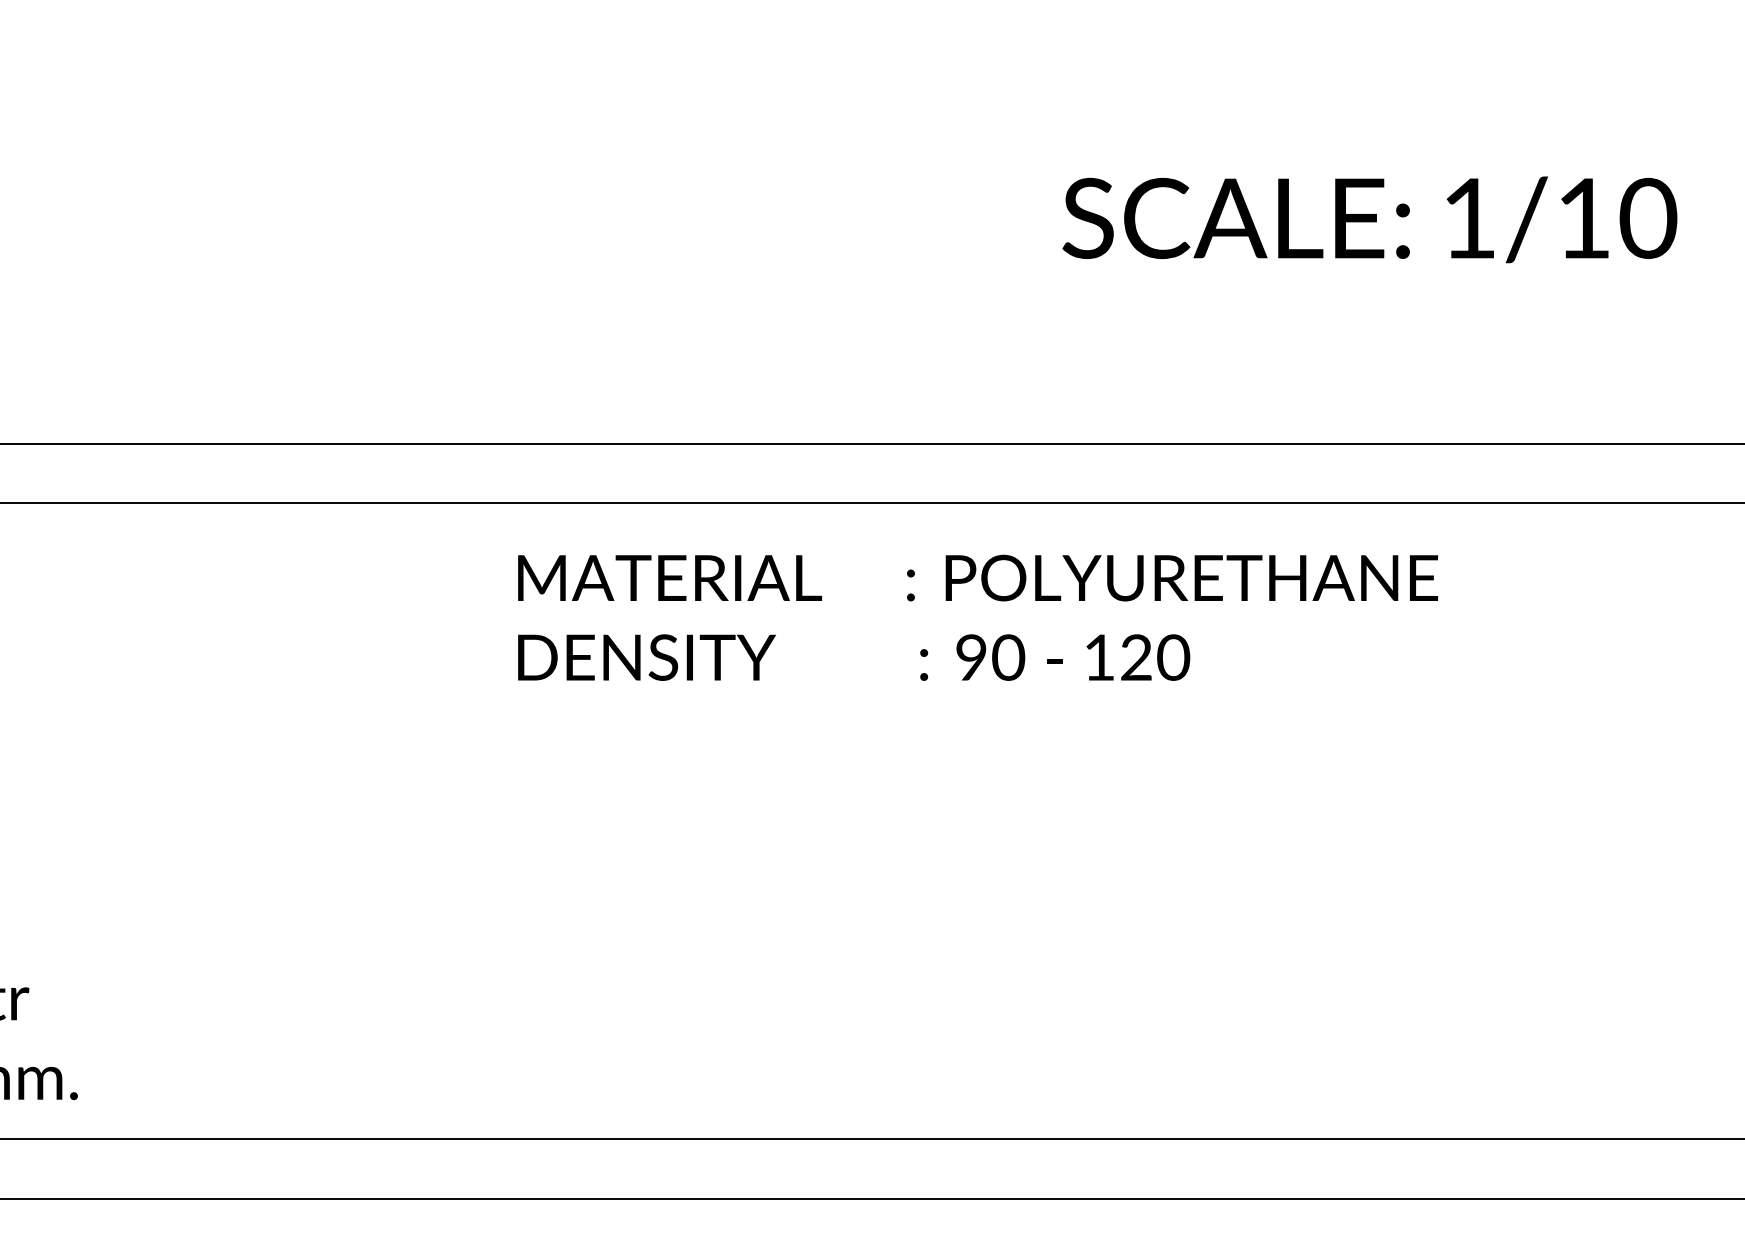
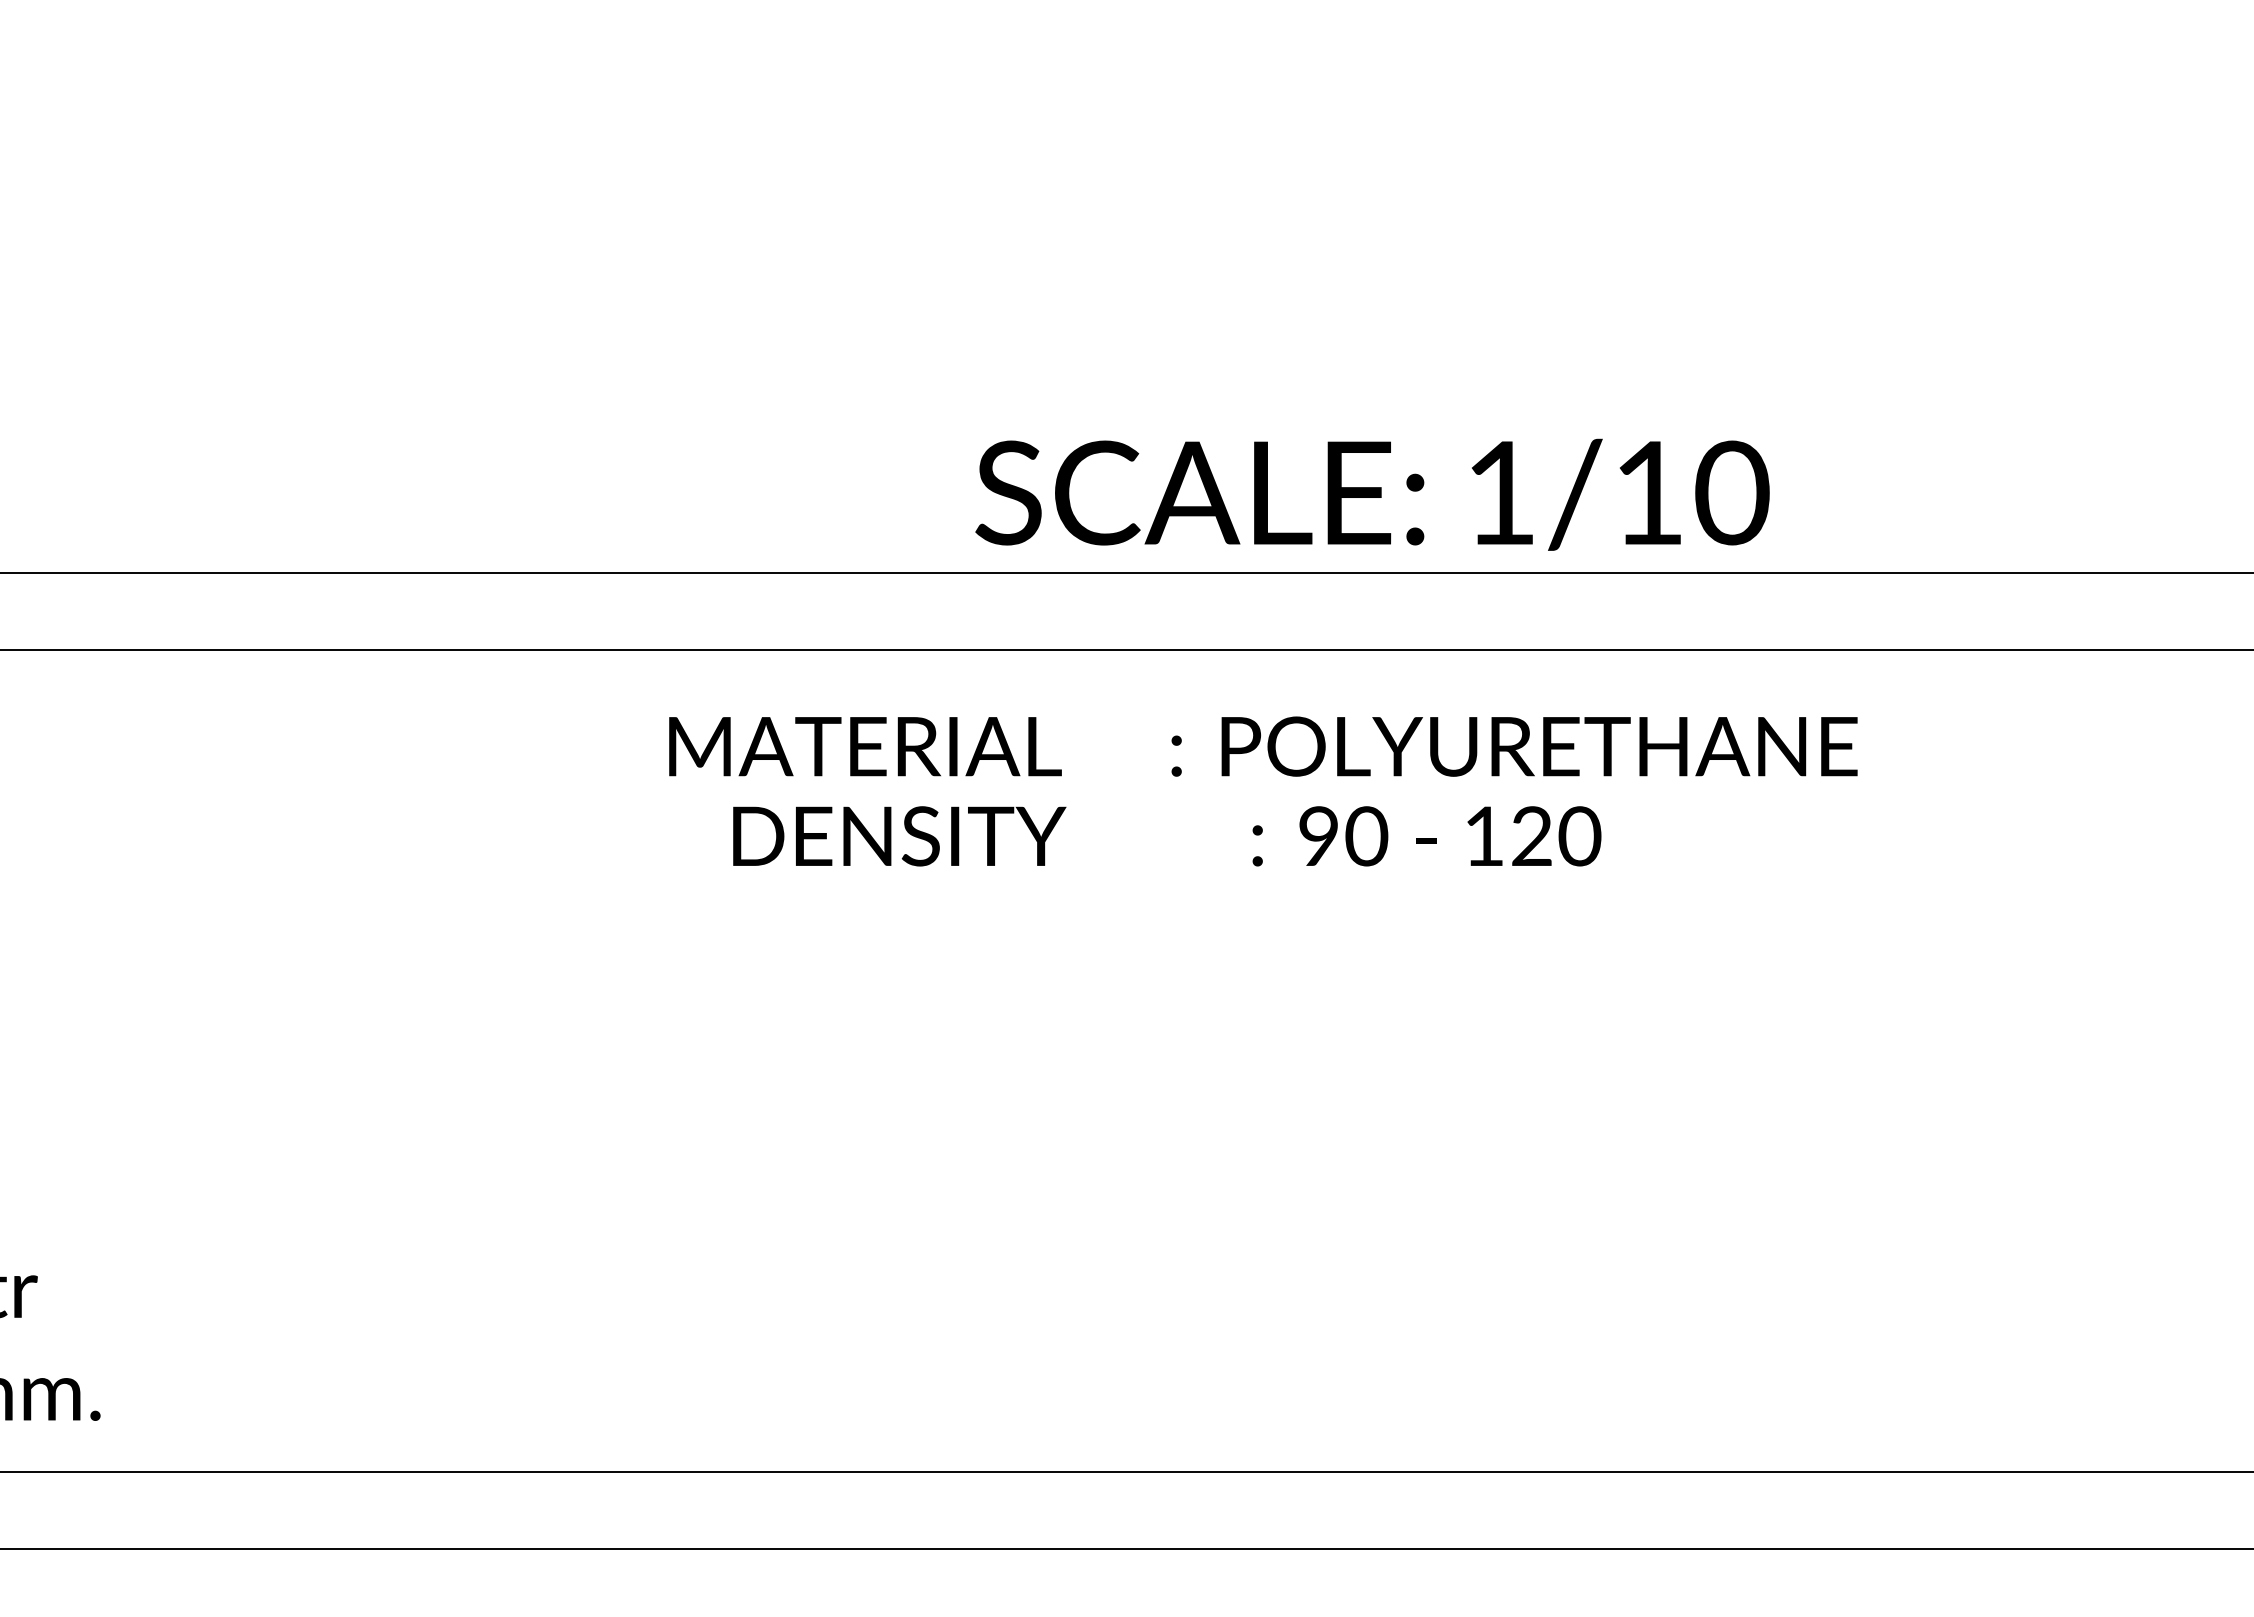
text: (1369, 219) -> (1372, 494), moved
text: (854, 657) -> (1167, 836), moved

